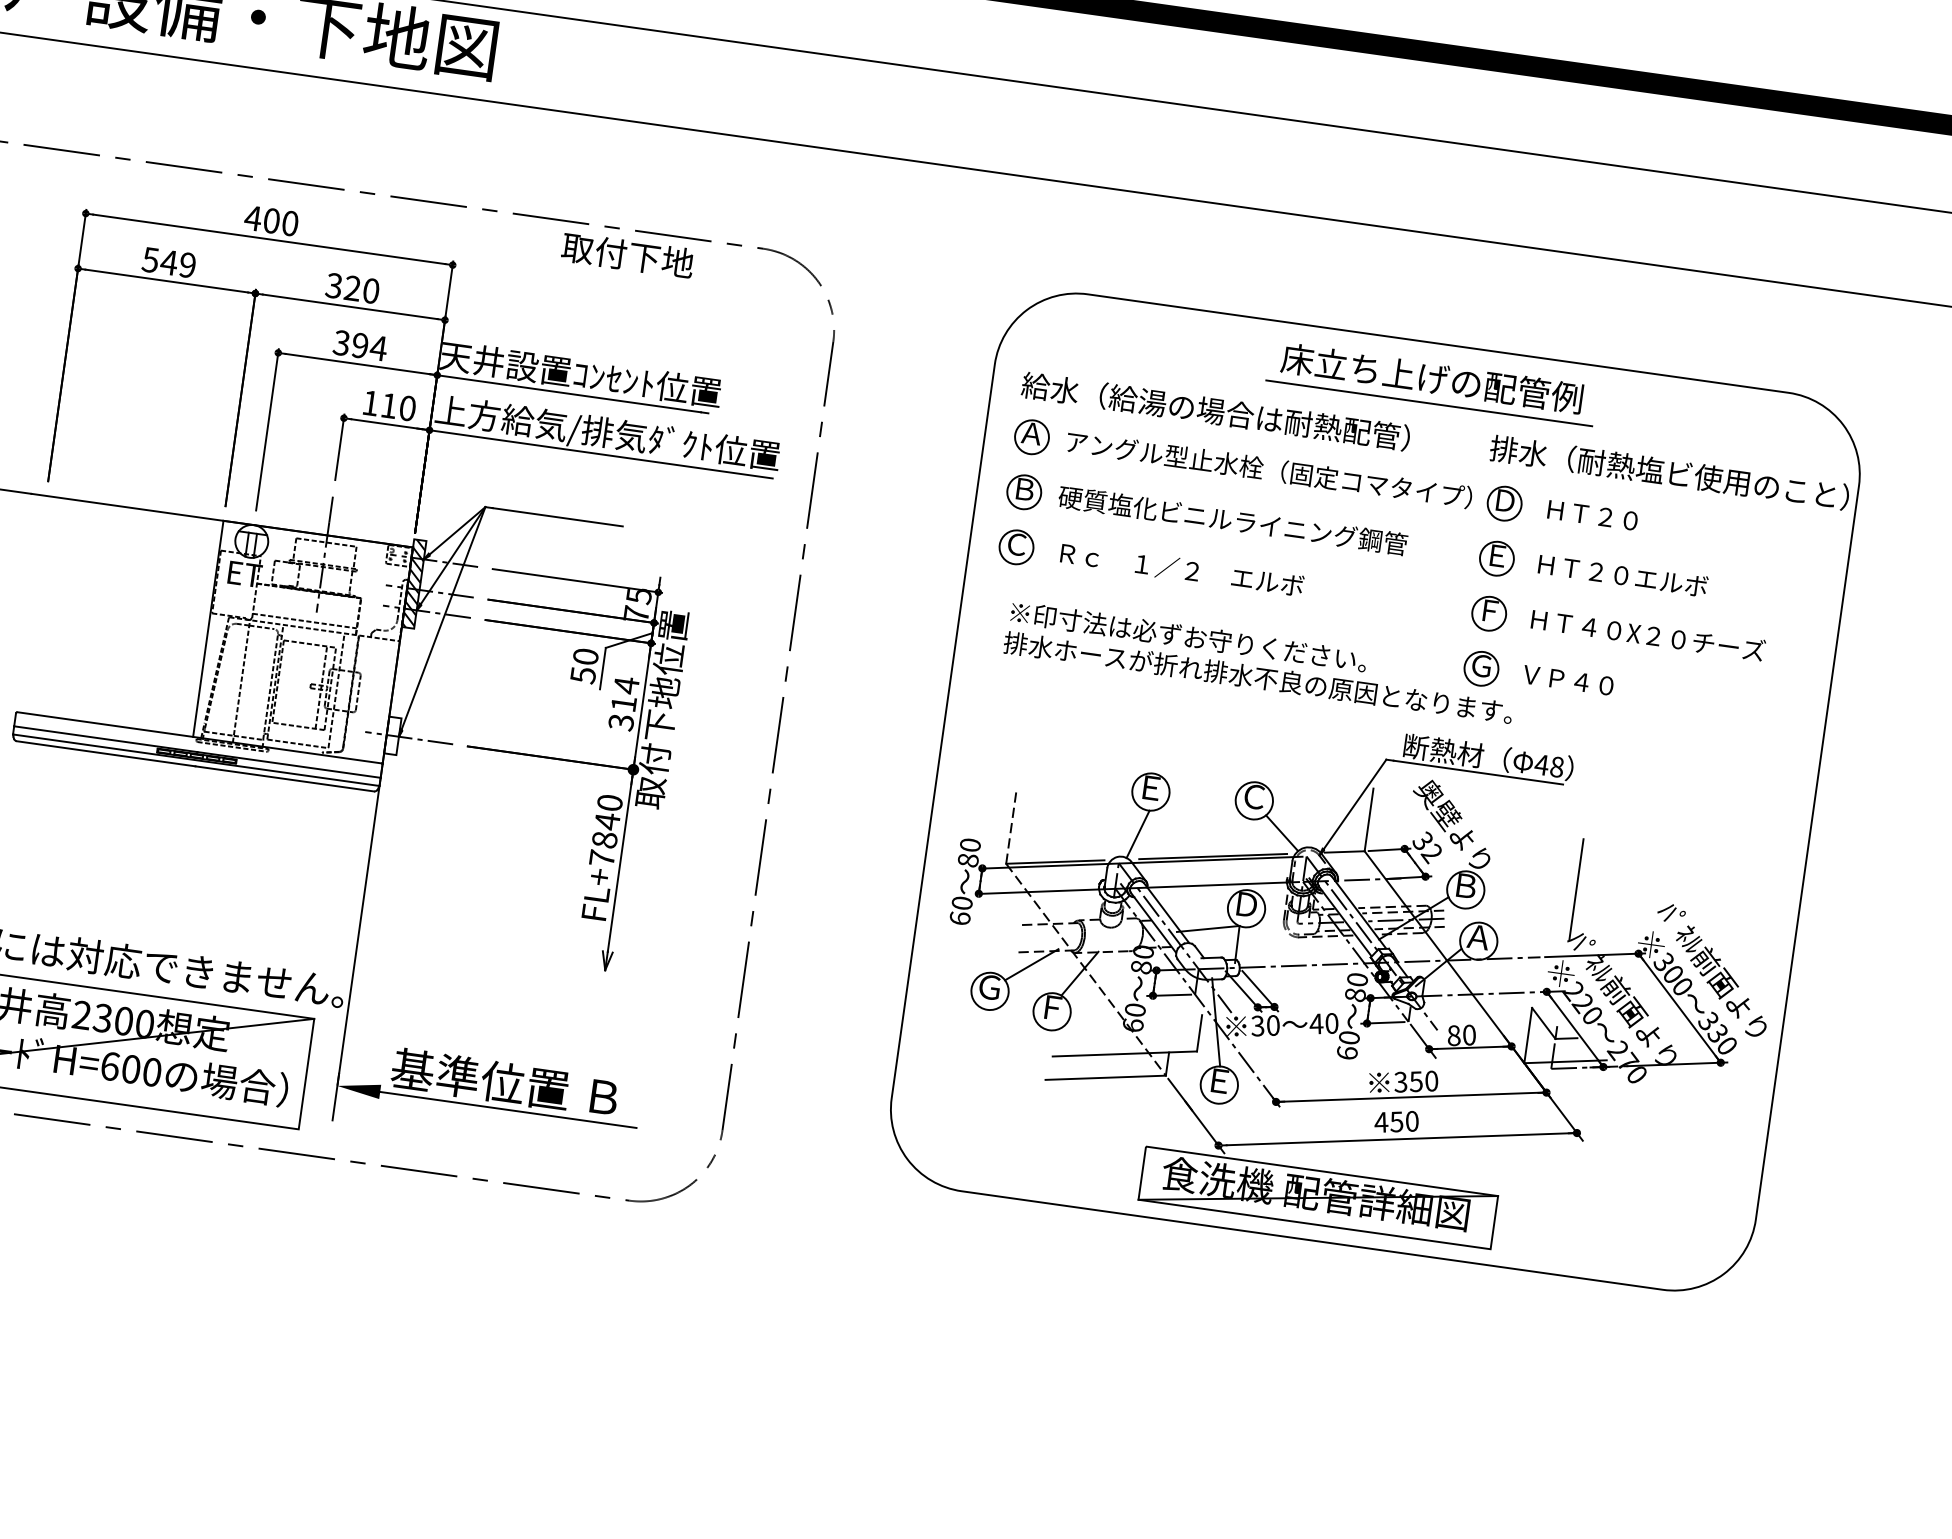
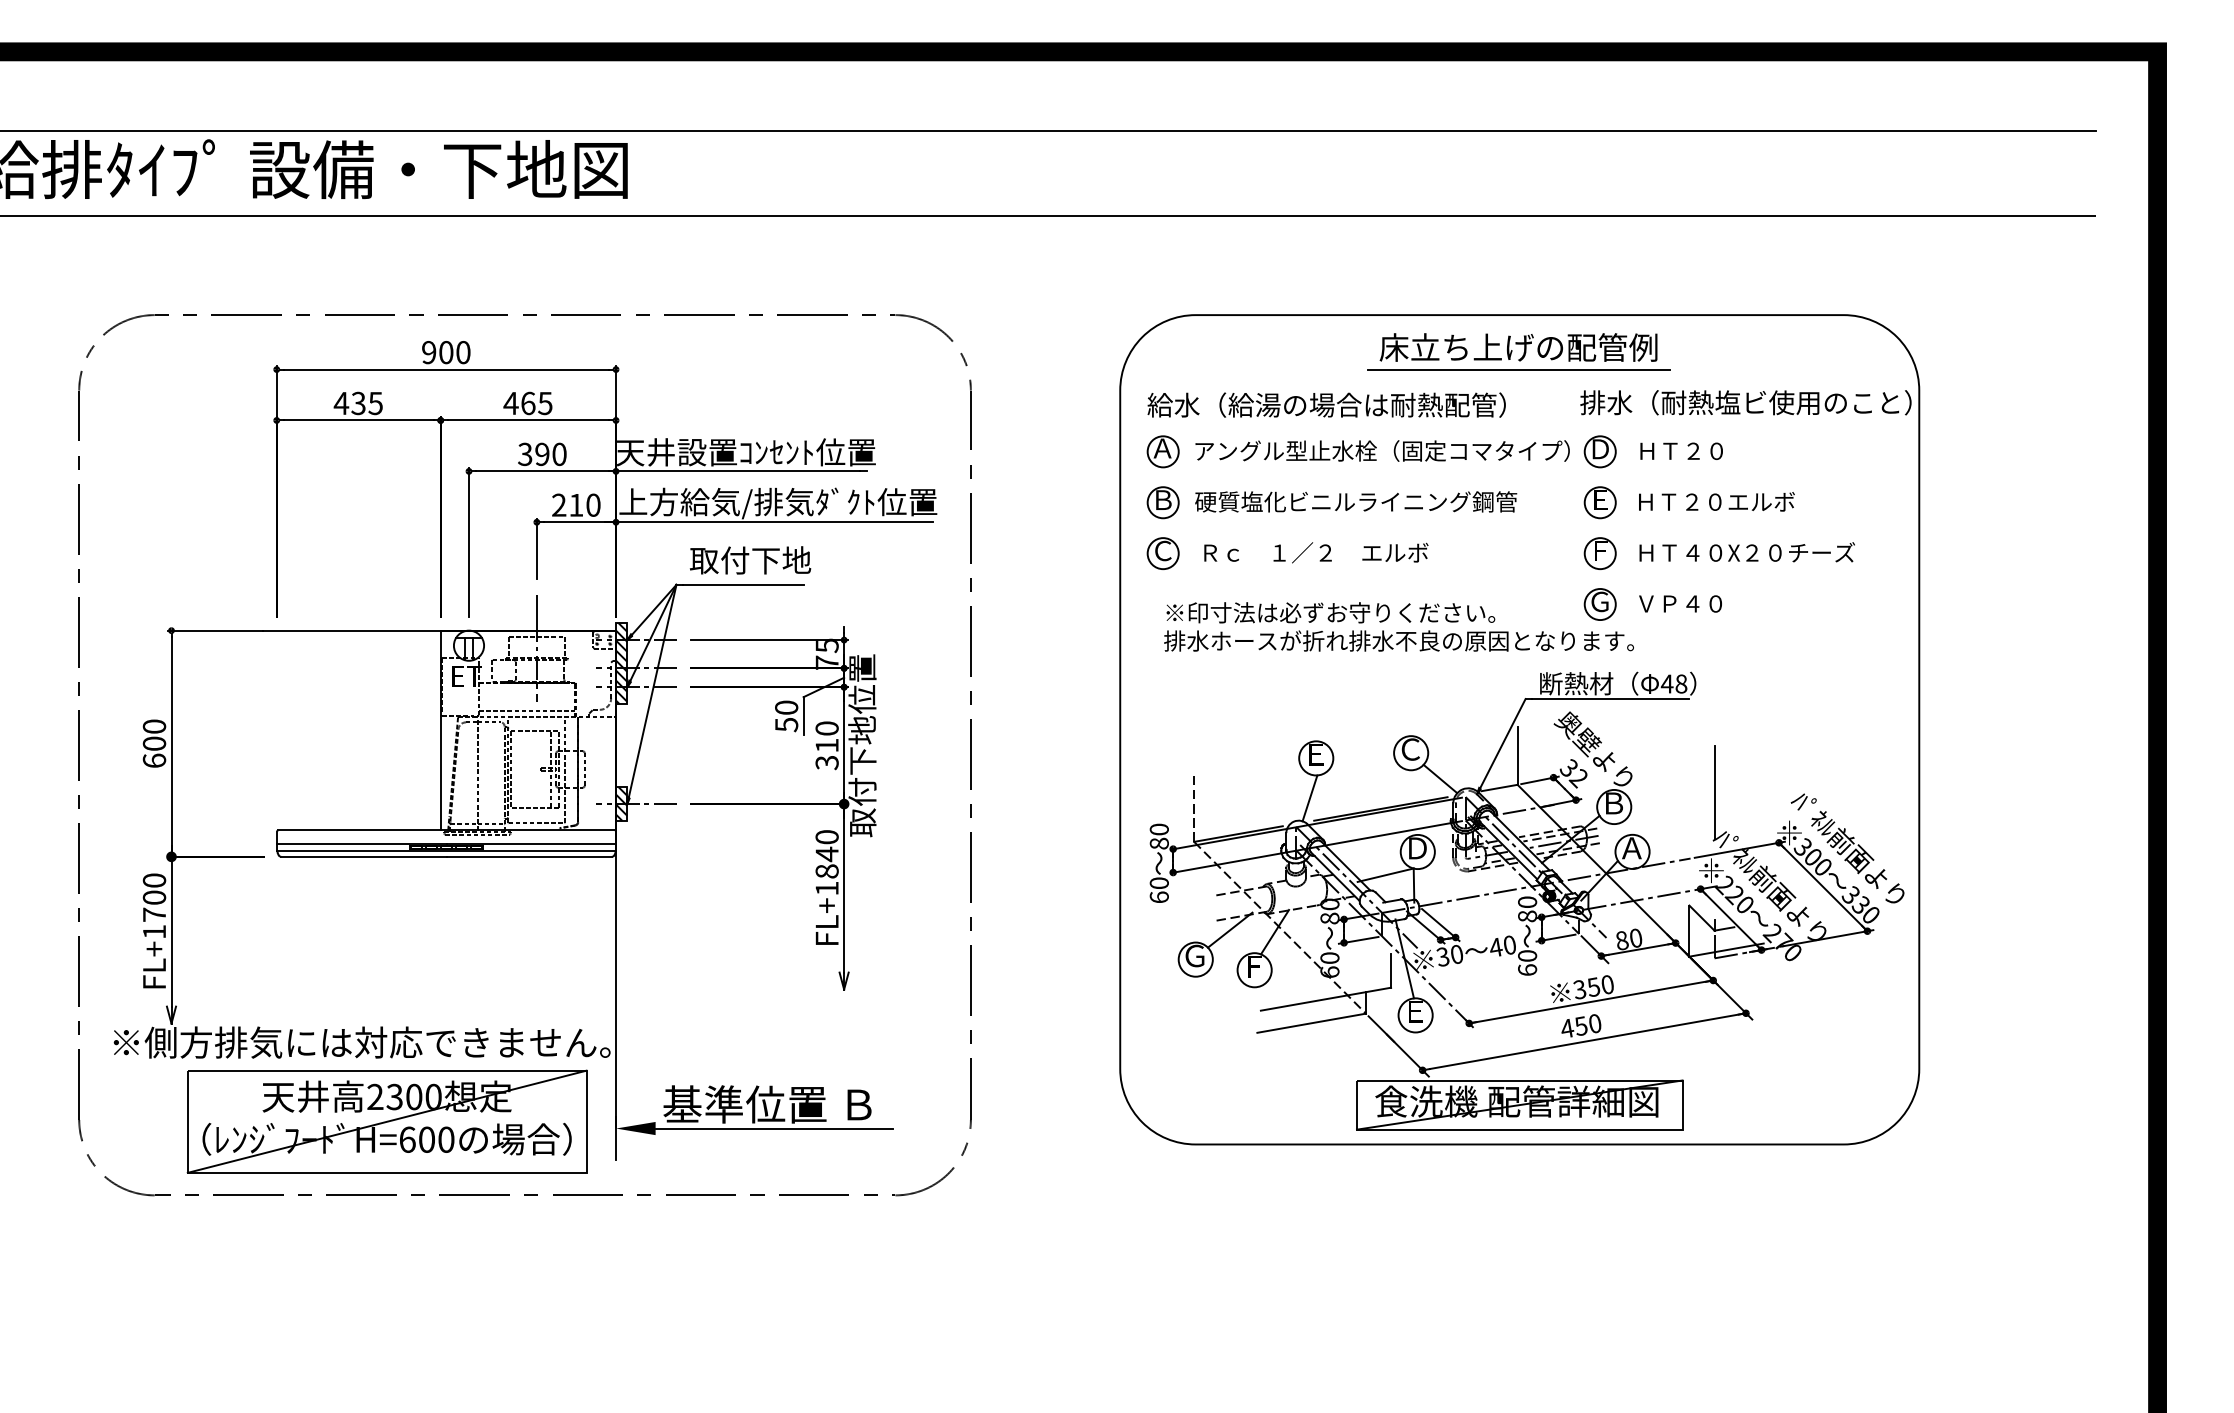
text: (252, 218) -> (428, 352), 400 -> 900
text: (627, 255) -> (750, 560), moved
text: (168, 262) -> (357, 403), 549 -> 435
text: (351, 288) -> (527, 403), 320 -> 465
text: (378, 348) -> (559, 454), 394 -> 390
text: (371, 402) -> (559, 504), 110 -> 210
text: (625, 685) -> (826, 728), 314 -> 310
hatch: (392, 736) -> (621, 804), added
text: (601, 858) -> (826, 888), FL+7840 -> FL+1840

